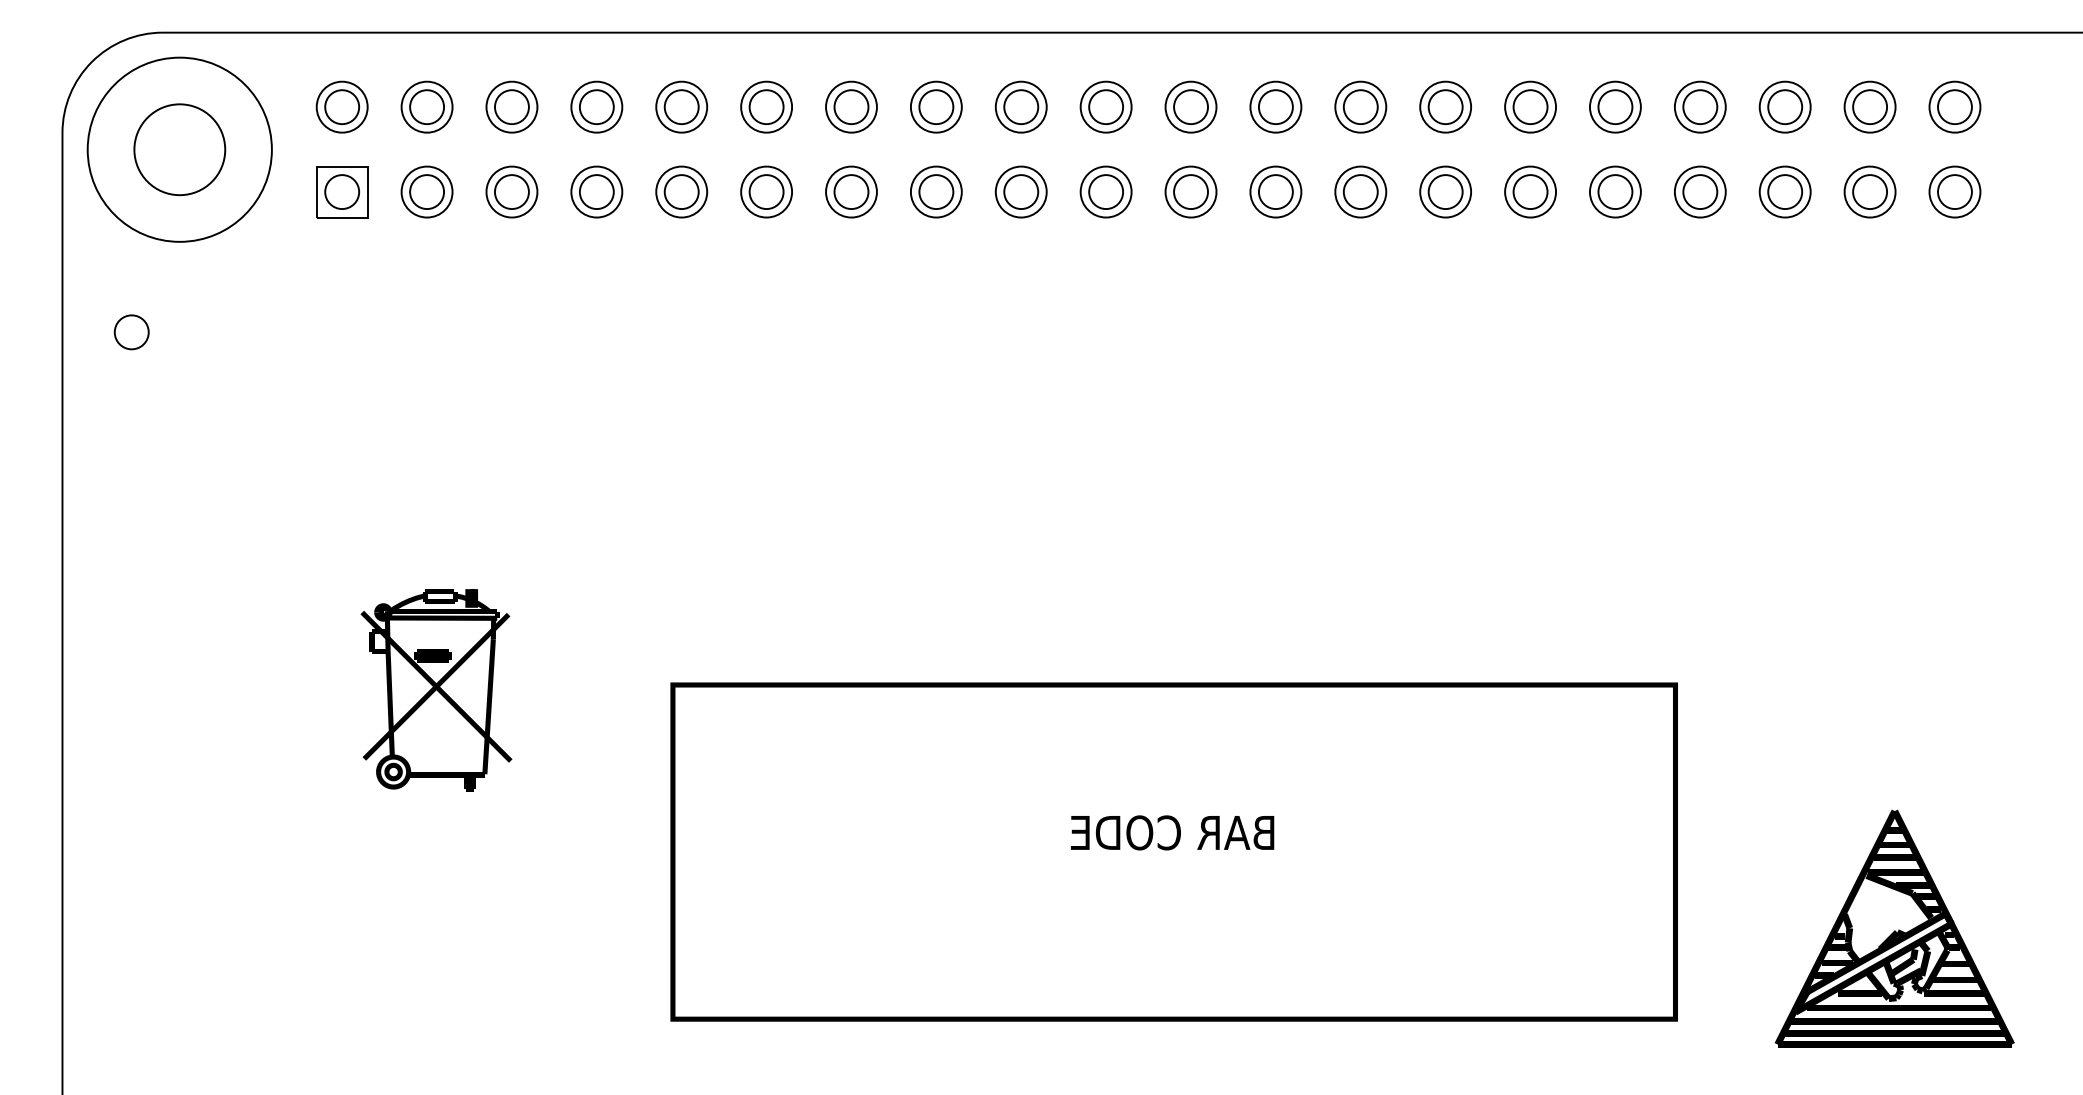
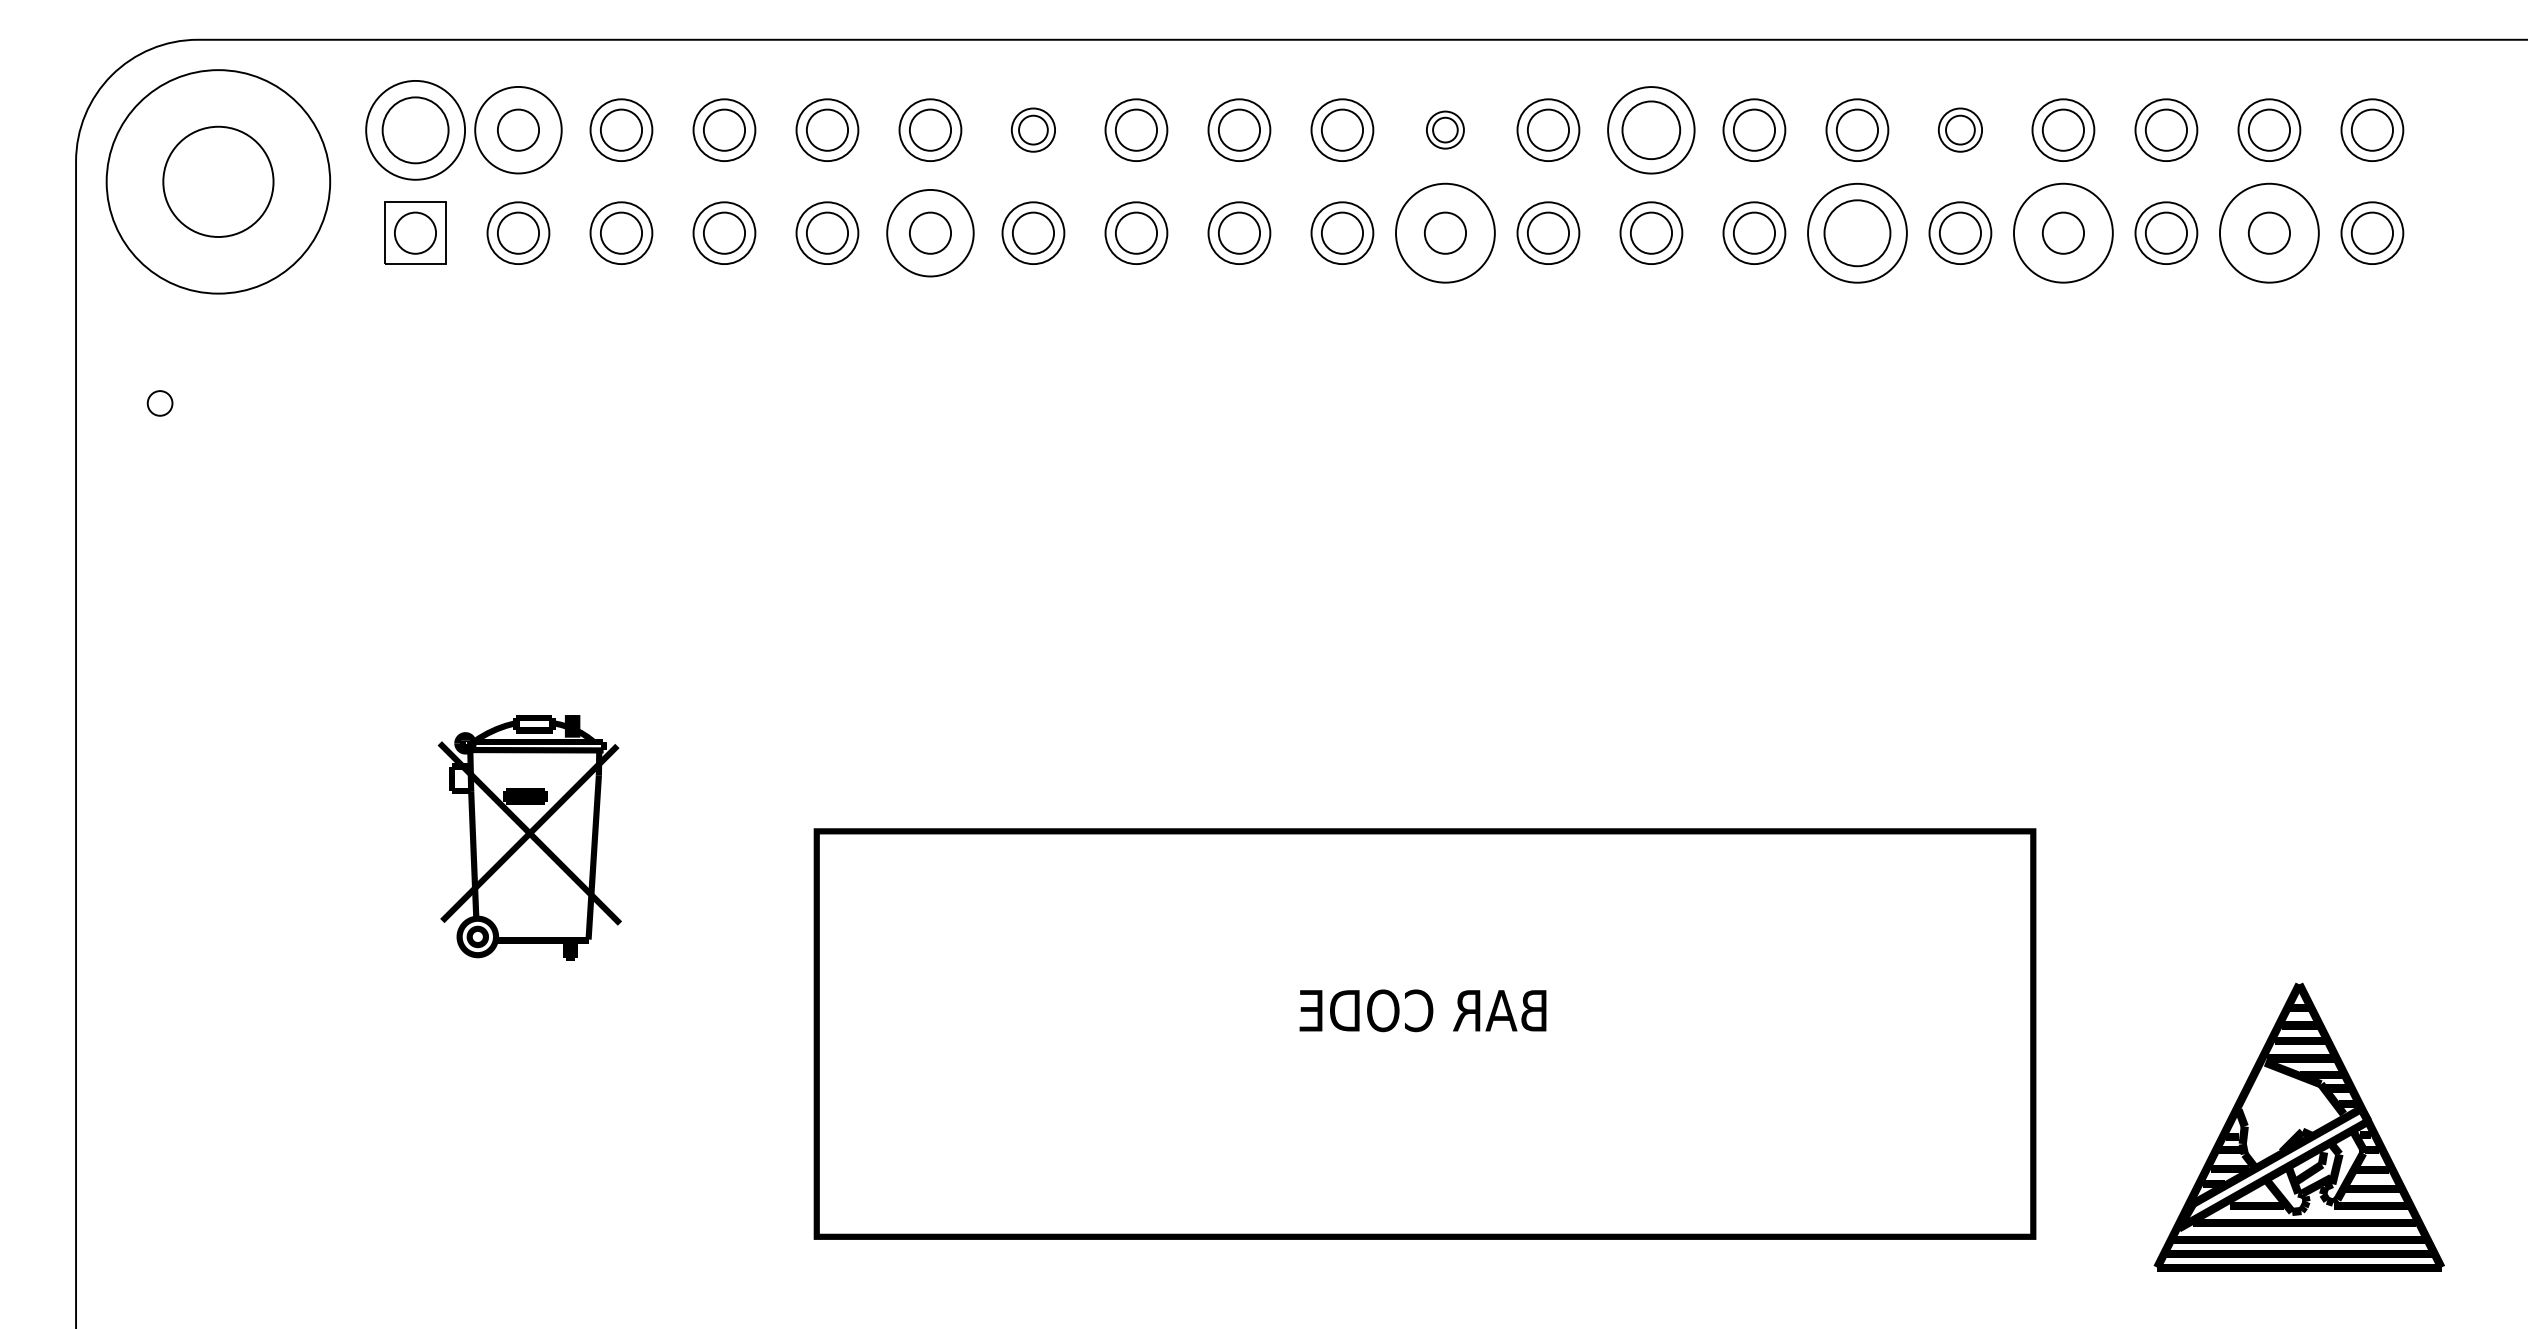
part: (341, 106) -> (414, 129), size x1.6
circle: (426, 106) -> (517, 129), size x1.4
part: (851, 106) -> (1033, 129), size x0.7
part: (1190, 106) -> (1444, 129), size x0.6
part: (1360, 106) -> (1651, 129), size x1.4
part: (1615, 106) -> (1960, 129), size x0.7
circle: (766, 191) -> (930, 232), size x1.4
circle: (1190, 191) -> (1444, 232), size x1.6
part: (1530, 191) -> (1857, 232), size x1.6
circle: (1699, 191) -> (2062, 232), size x1.6
circle: (1869, 191) -> (2268, 232), size x1.6
circle: (131, 332) -> (159, 403), size x0.6

